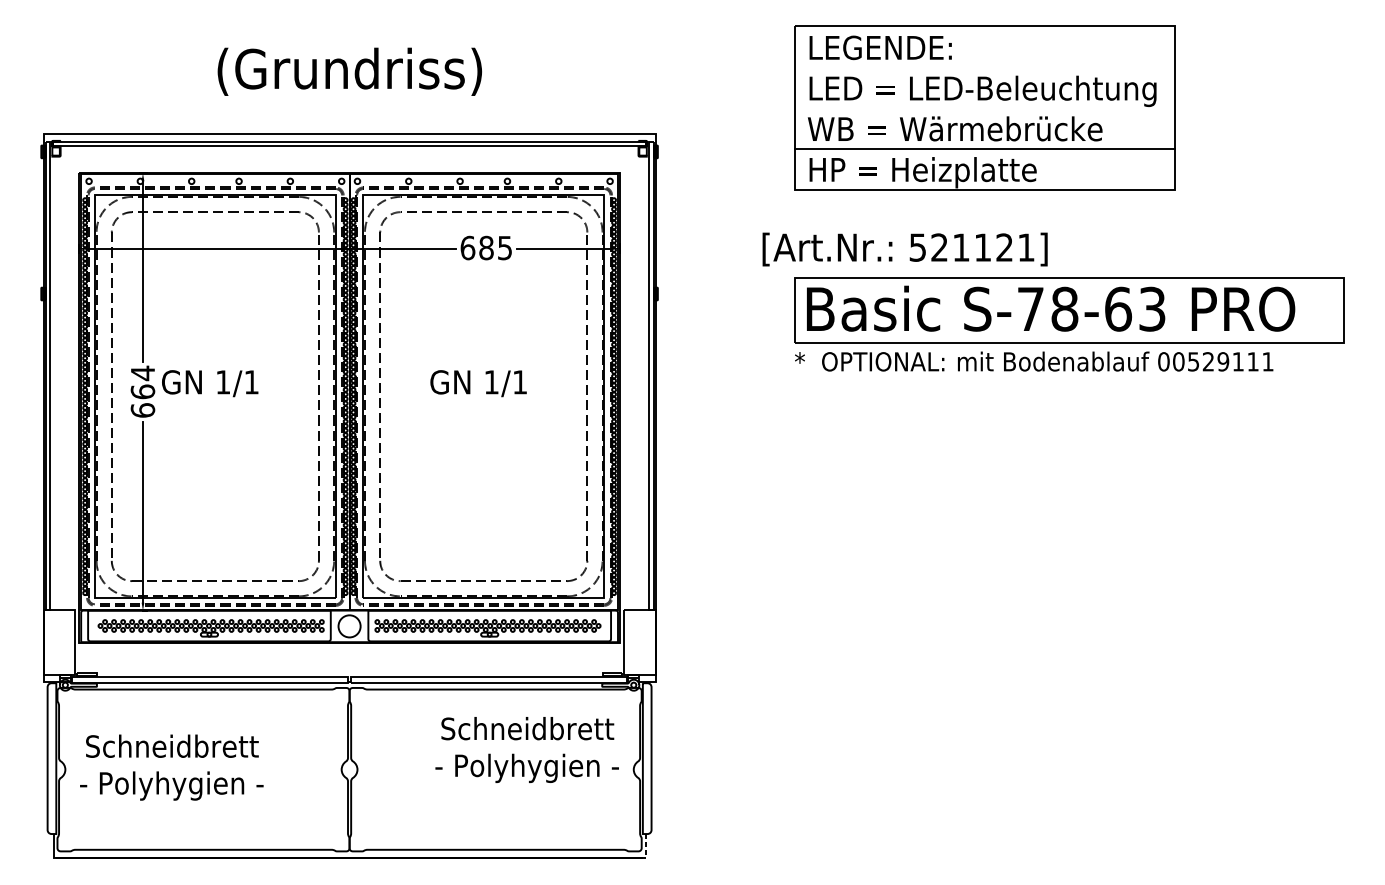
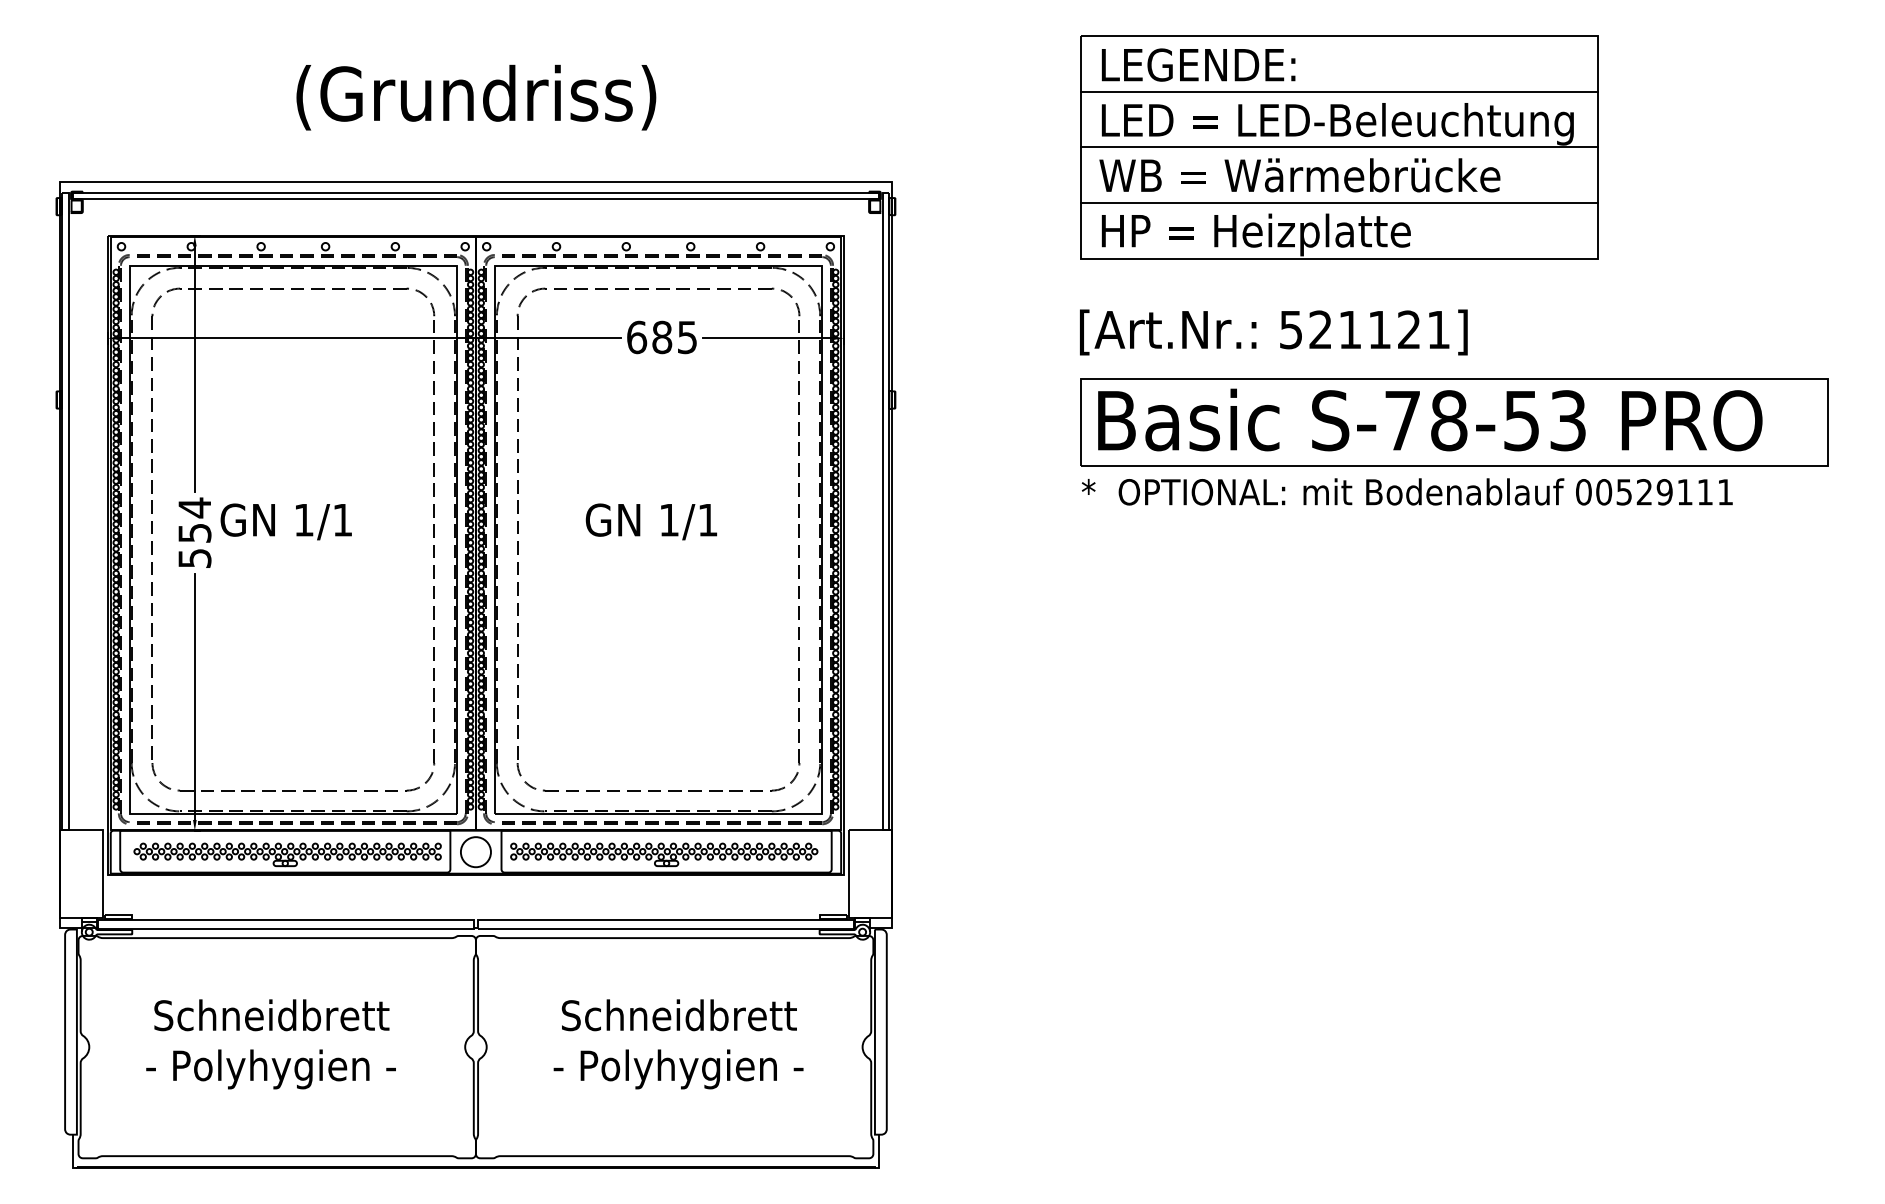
line: (984, 67) -> (1339, 91), added
line: (984, 108) -> (1339, 147), added
text: (904, 249) -> (1273, 332), moved
text: (1118, 309) -> (1522, 420), S-78-63 -> S-78-53
text: (142, 400) -> (194, 545), 664 -> 554
text: (527, 750) -> (678, 1044), moved
text: (171, 767) -> (270, 1044), moved
line: (645, 848) -> (878, 1154), dashed -> solid

